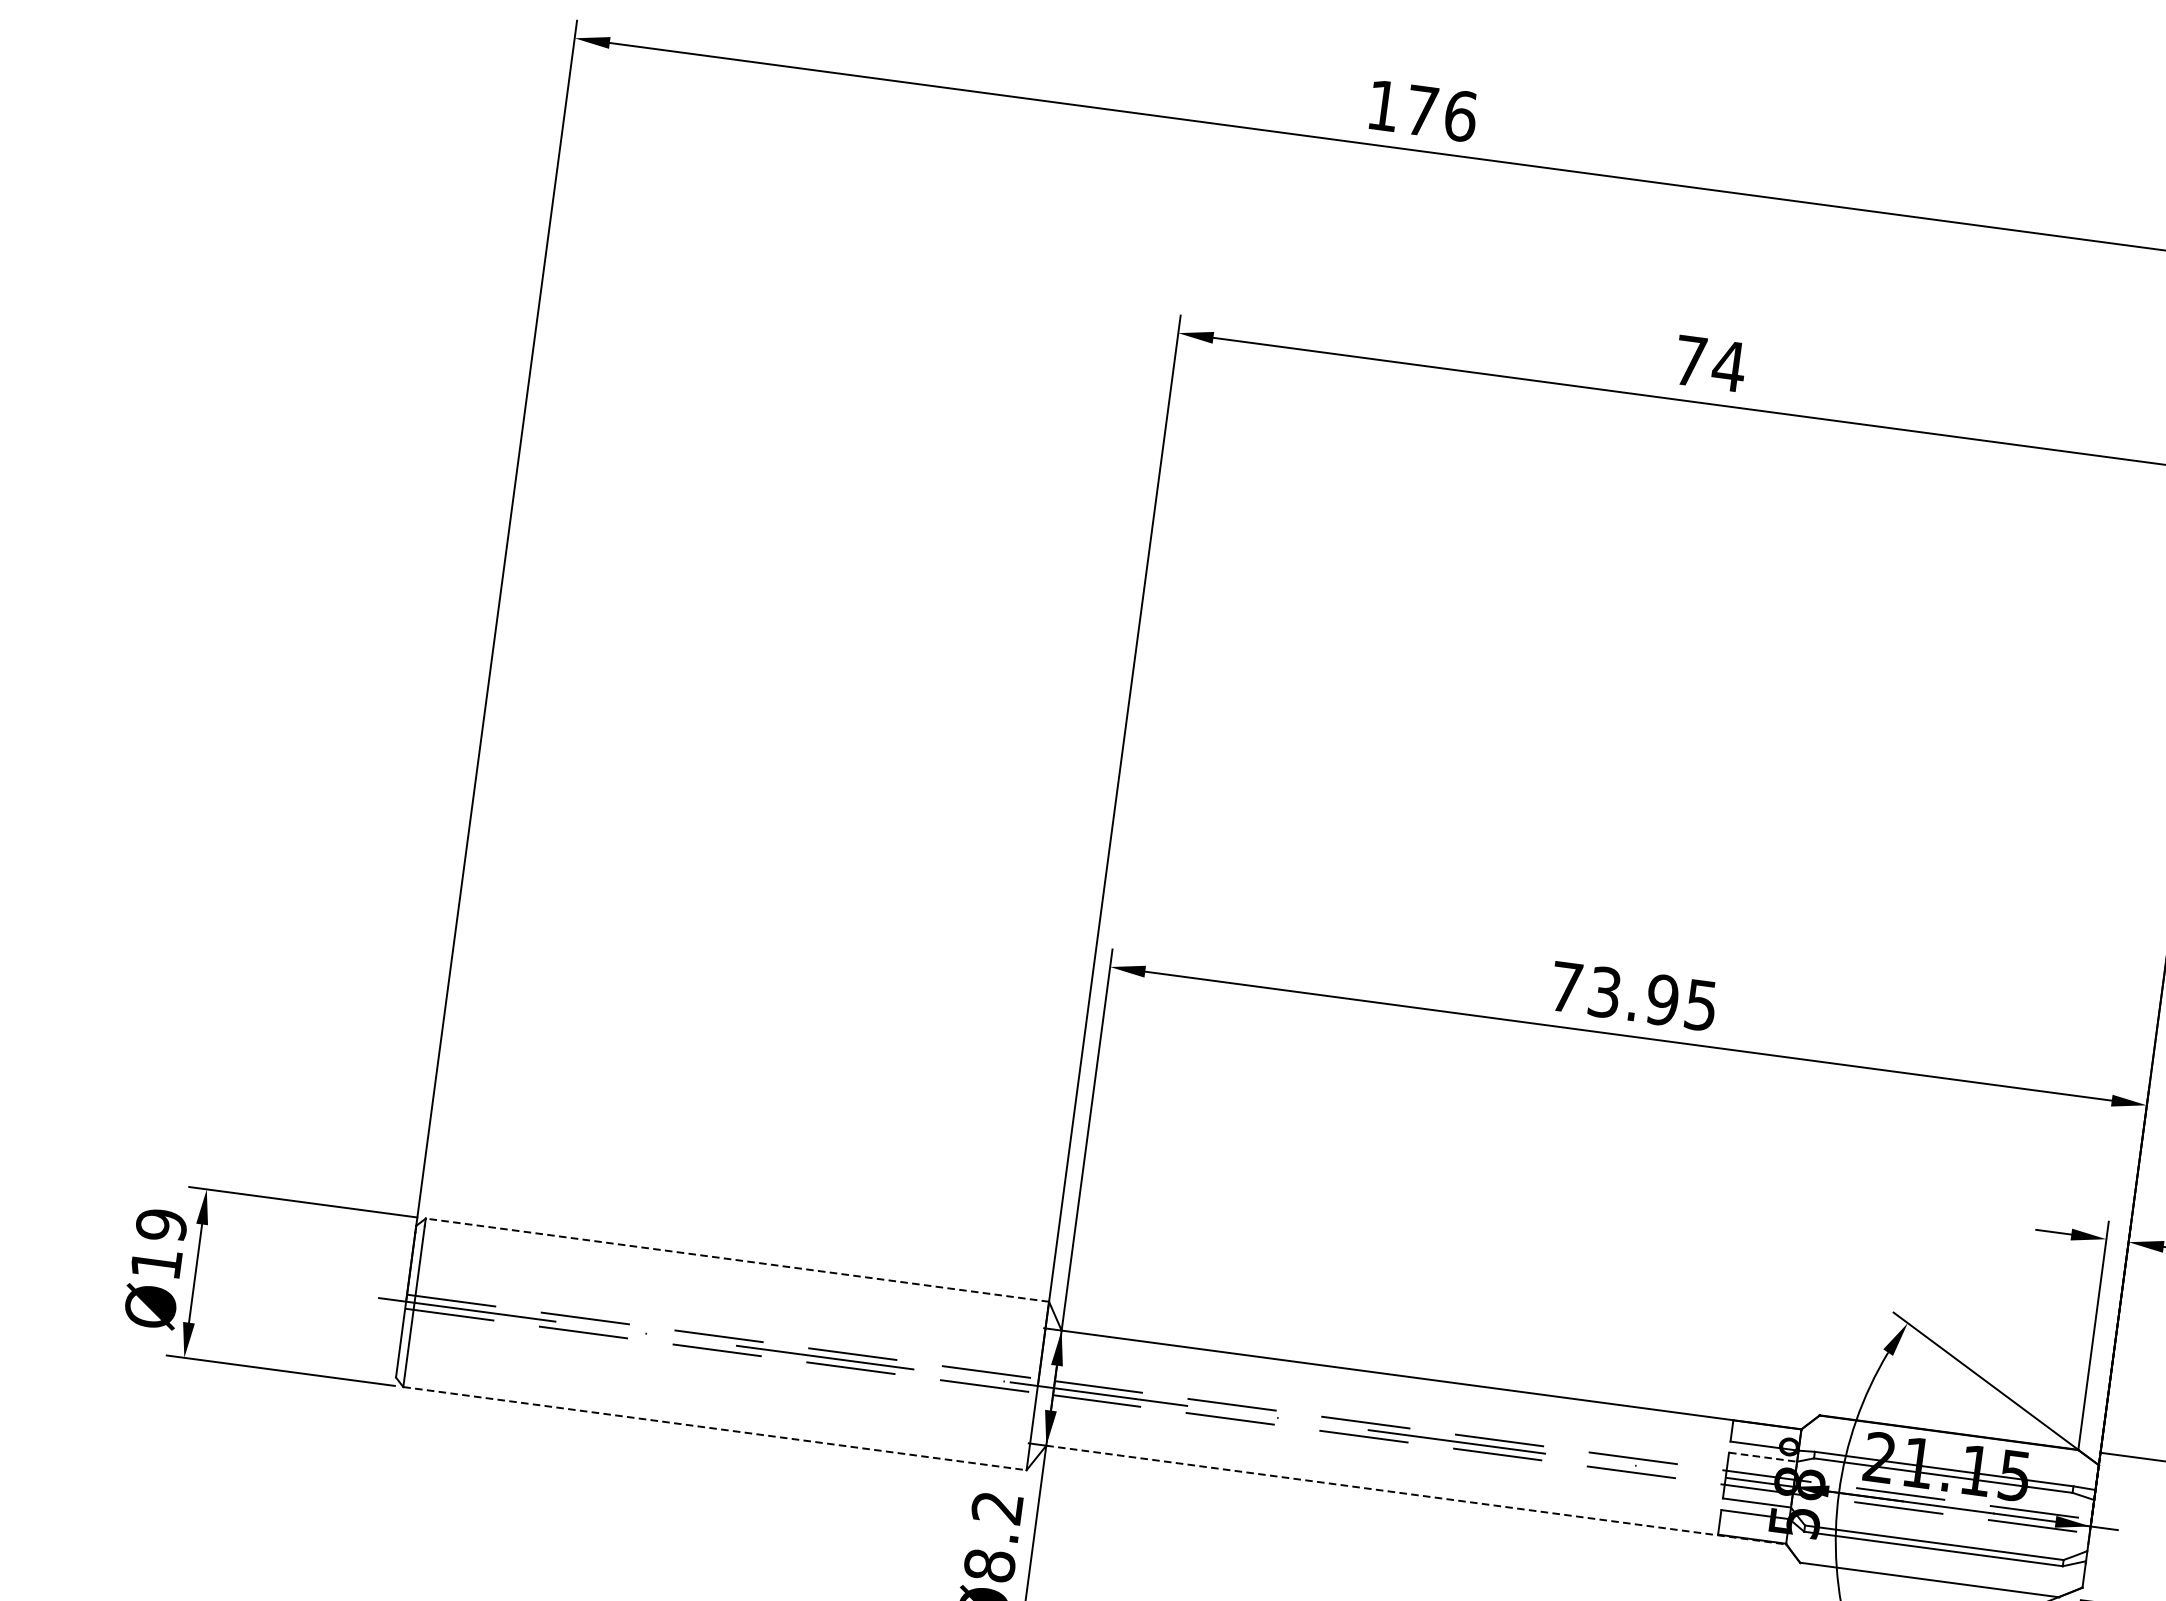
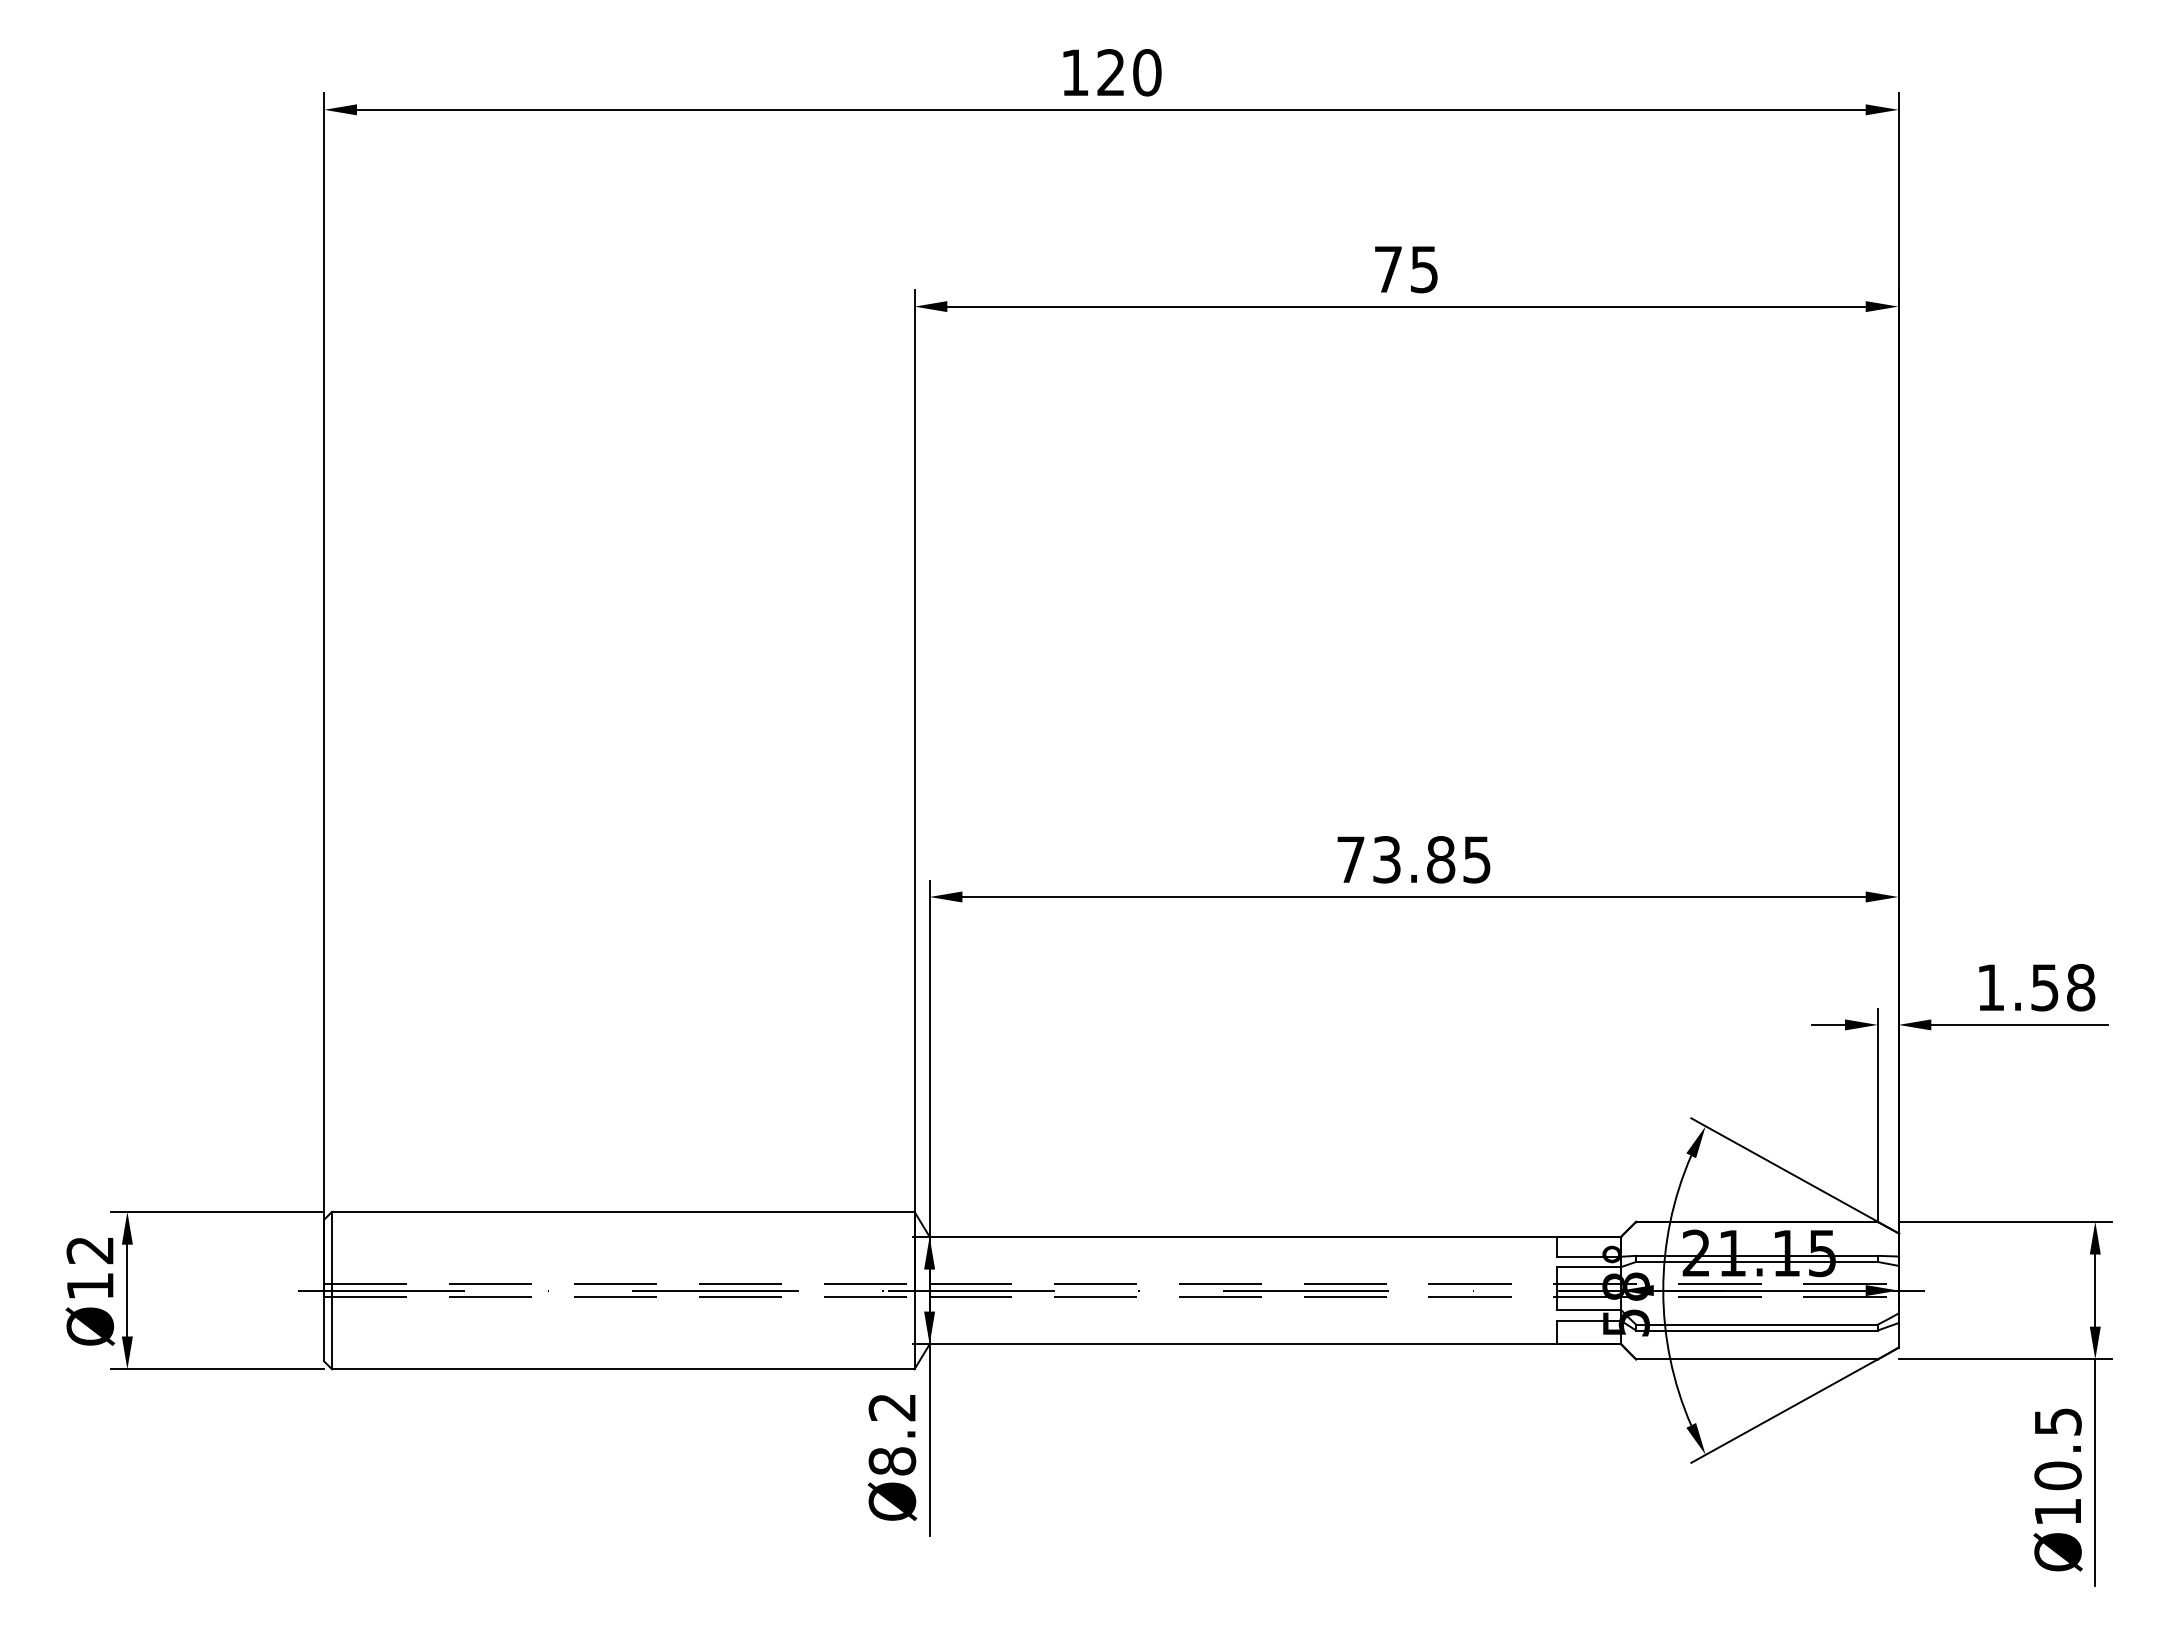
text: (1441, 113) -> (1129, 72), 176 -> 120
text: (1729, 366) -> (1424, 269), 74 -> 75
text: (1662, 999) -> (1440, 859), 73.95 -> 73.85
text: (161, 1225) -> (90, 1250), Ø19 -> Ø12
line: (736, 1259) -> (622, 1211), dashed -> solid
line: (715, 1428) -> (623, 1369), dashed -> solid
line: (1763, 1457) -> (1589, 1267), dashed -> solid
line: (1416, 1495) -> (1275, 1344), dashed -> solid

